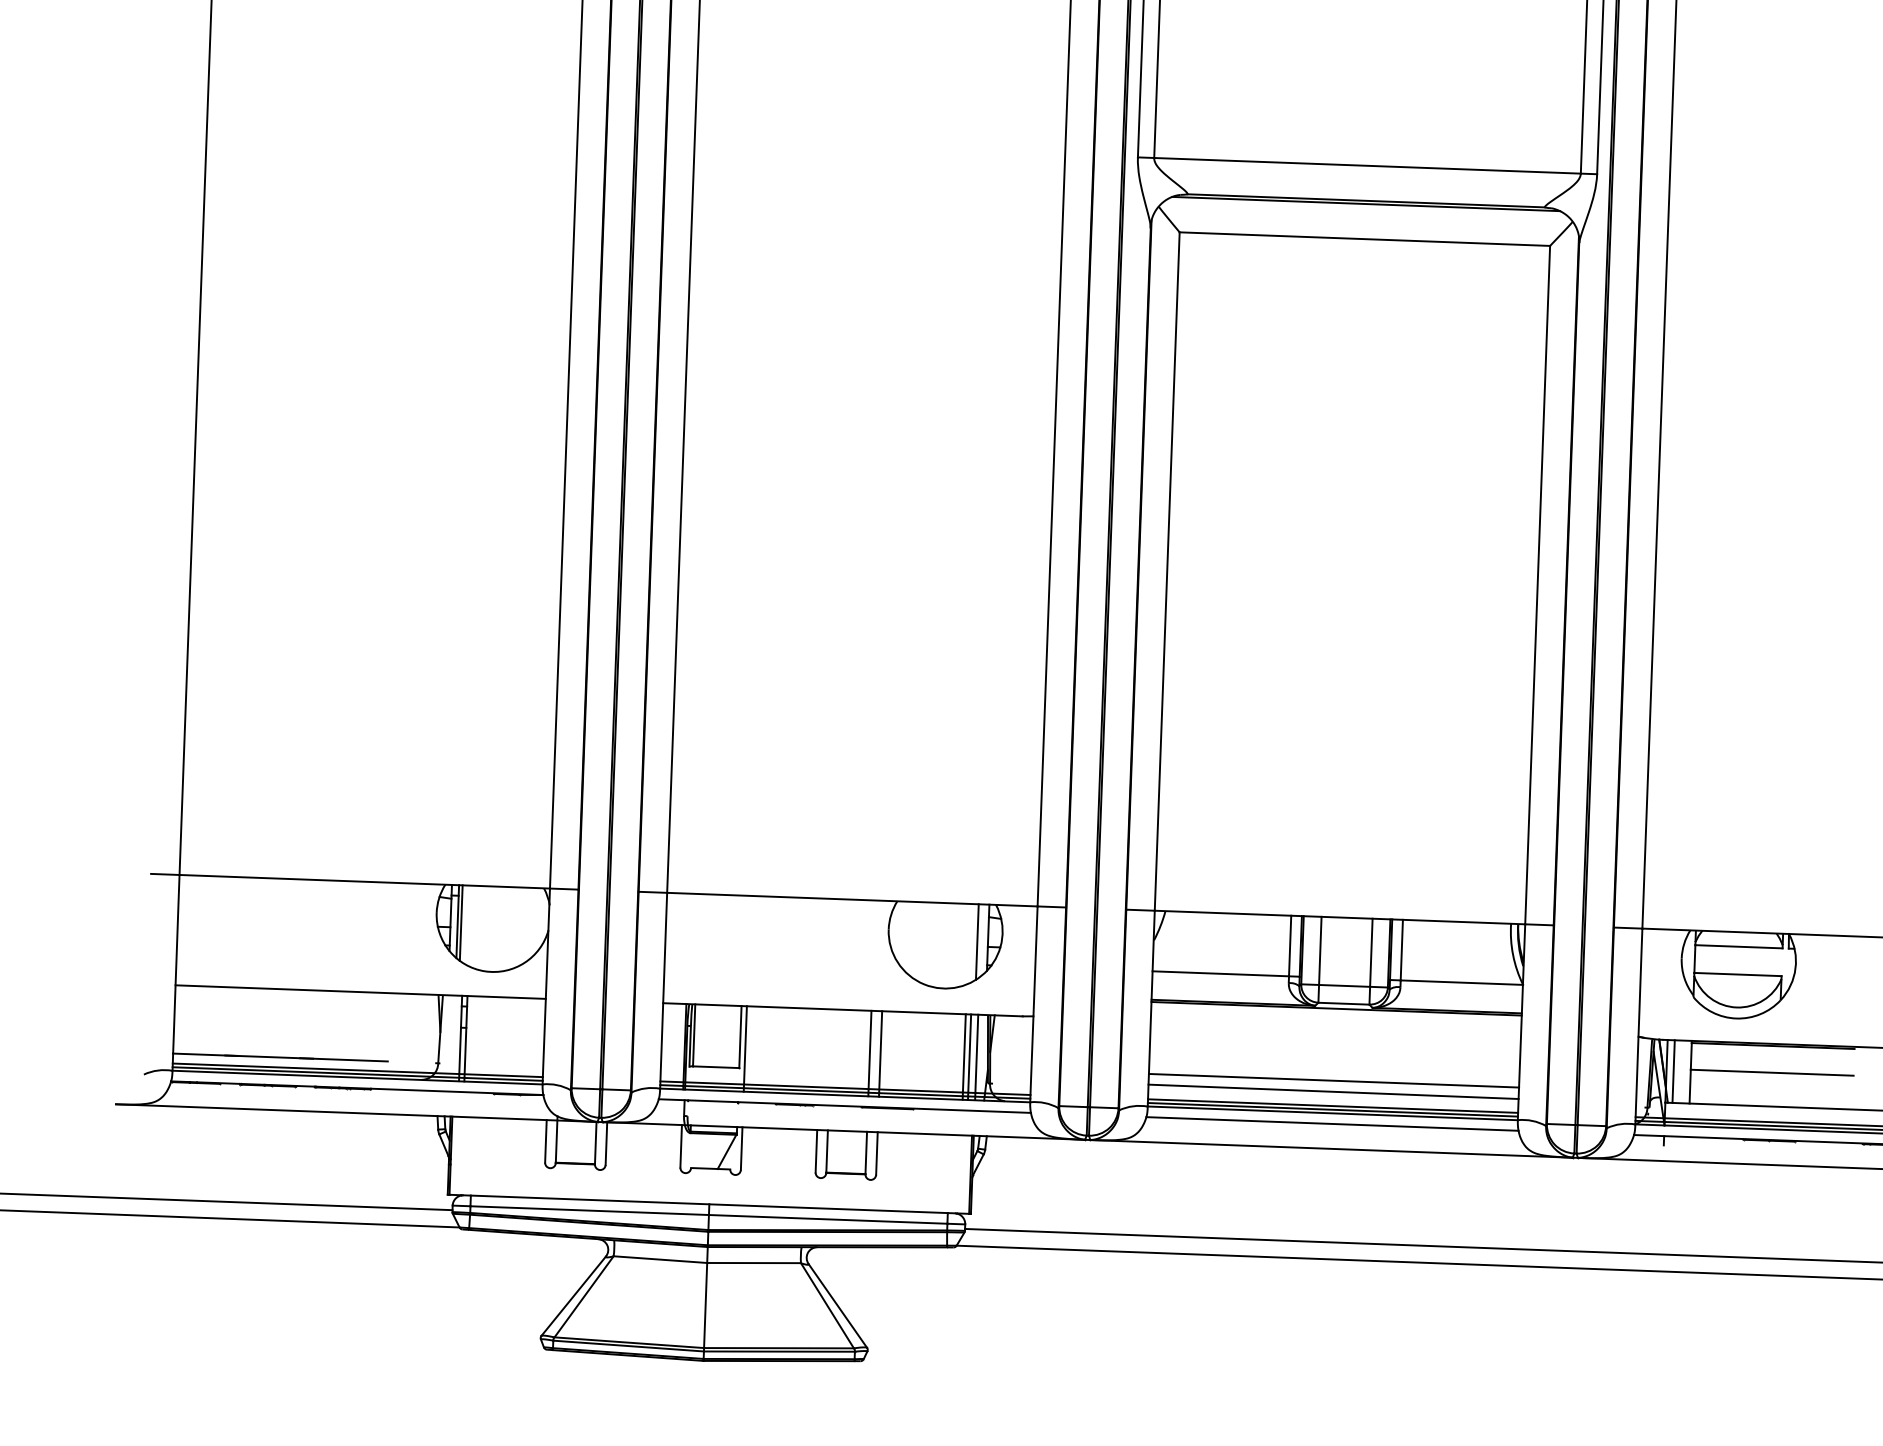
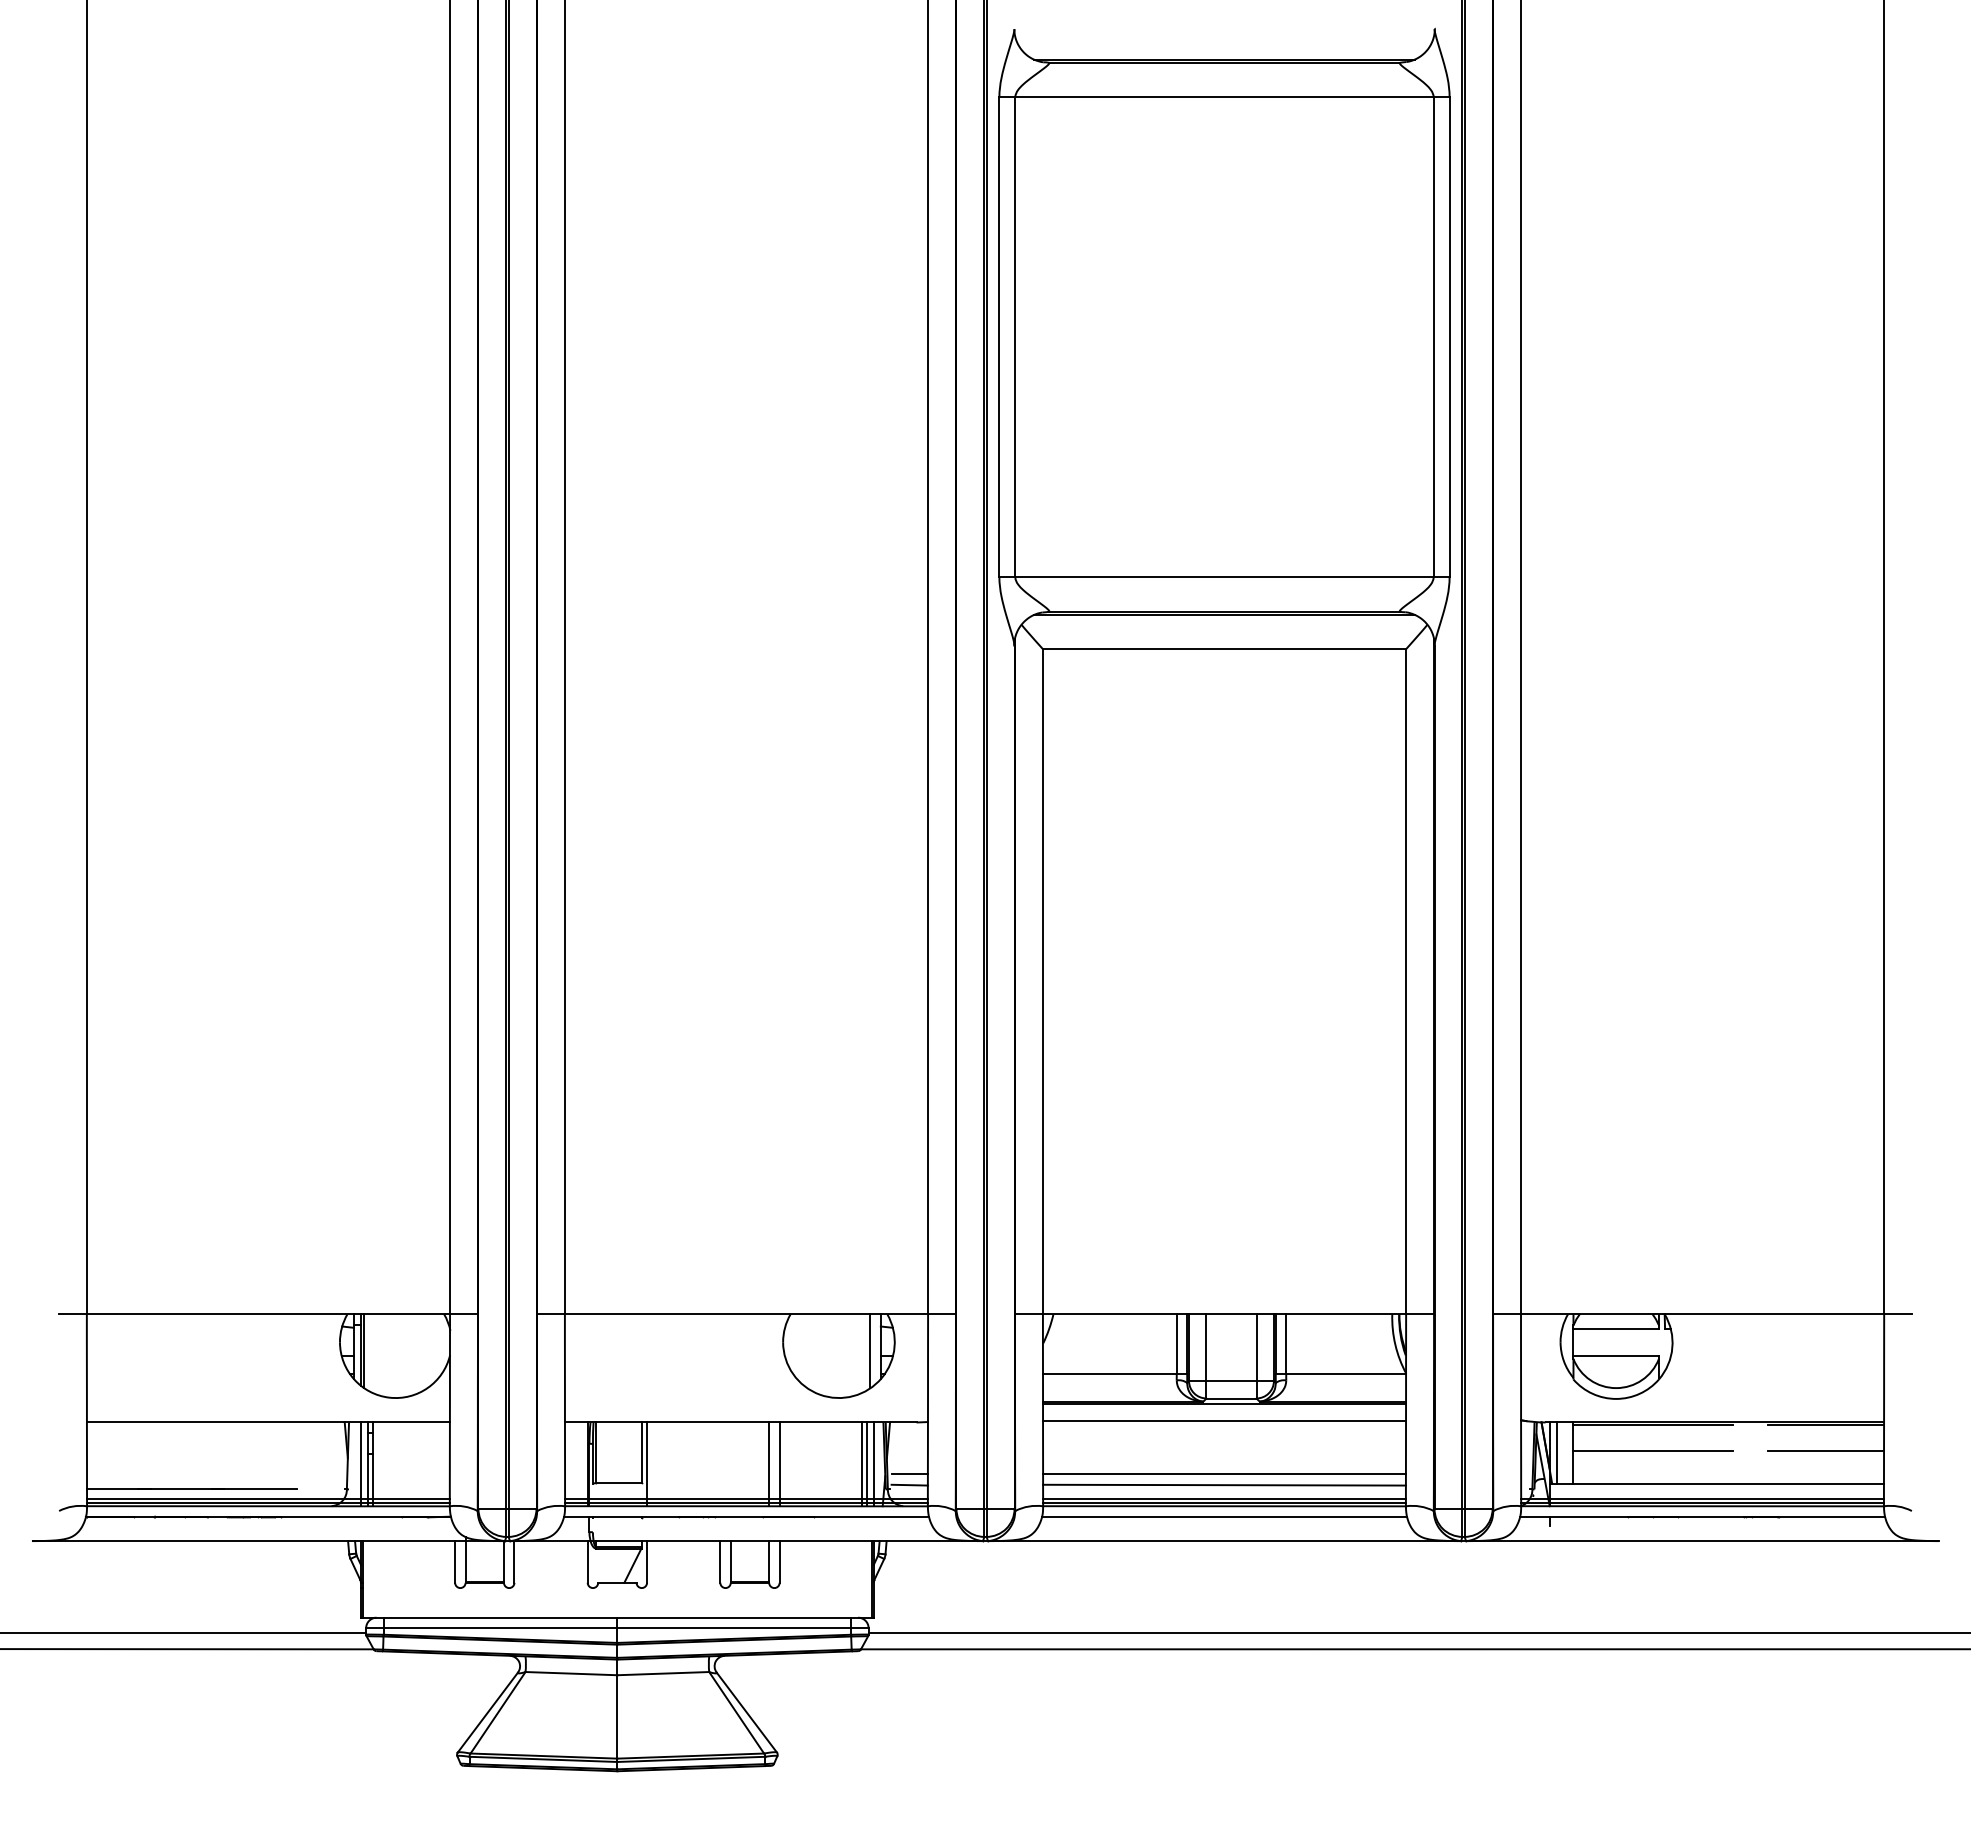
line: (1335, 1026) -> (1224, 1421), added
line: (453, 1038) -> (360, 1464), added
line: (1012, 1069) -> (909, 1474), added
line: (1012, 1079) -> (909, 1484), added

